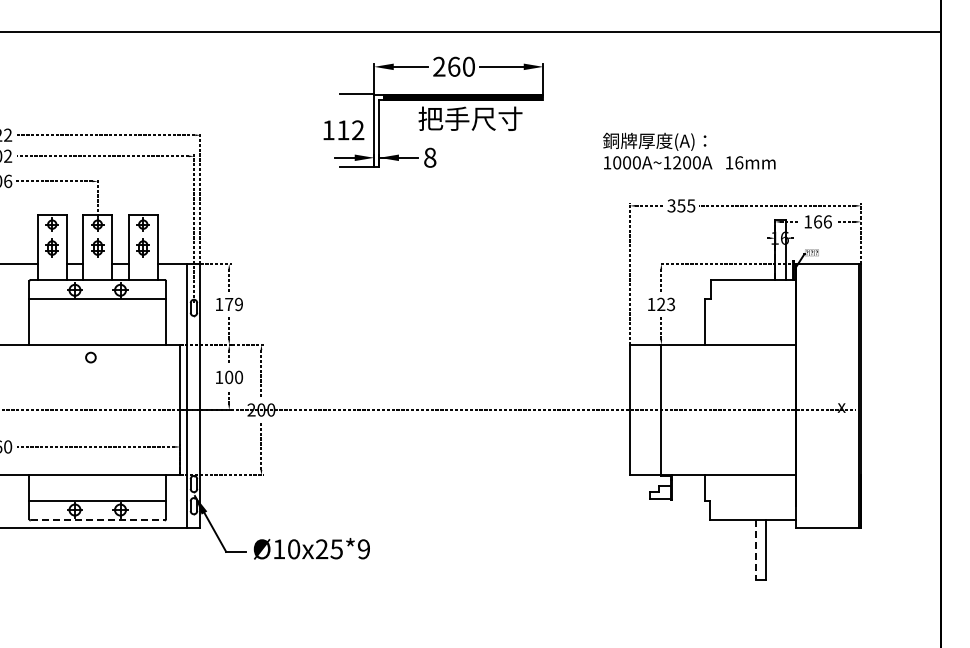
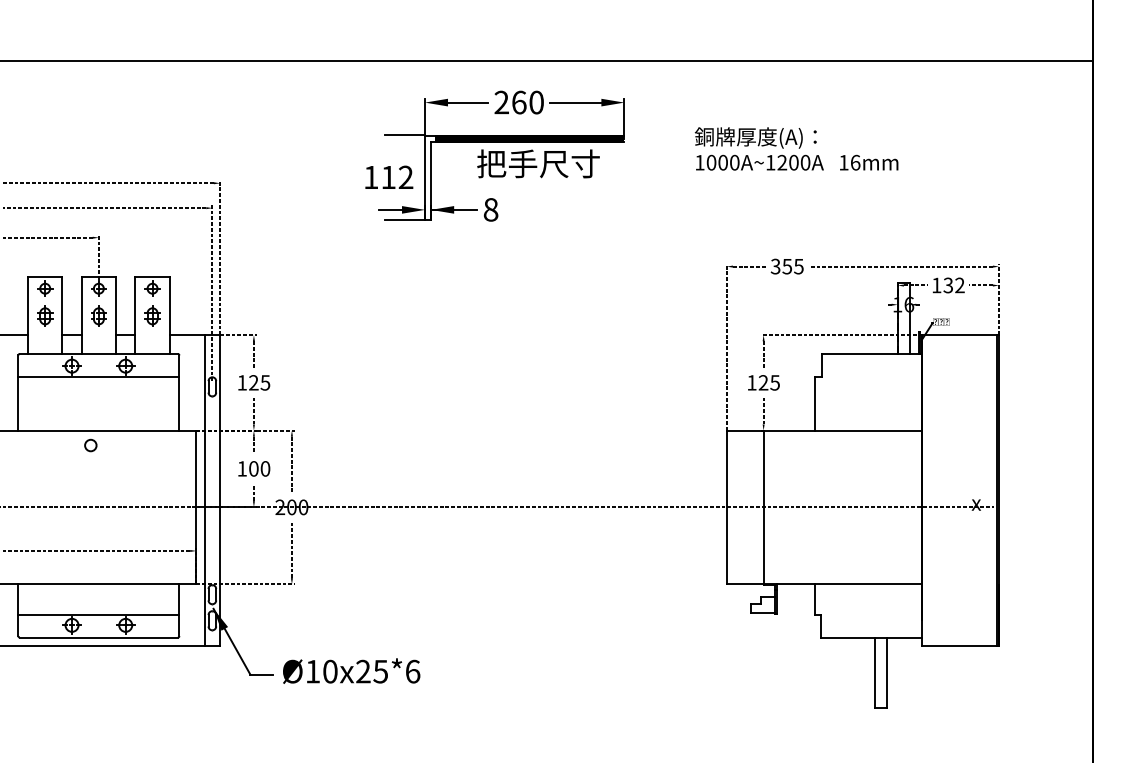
text: (689, 150) -> (796, 148), moved
text: (822, 221) -> (953, 285), 166 -> 132
text: (233, 303) -> (258, 381), 179 -> 125
text: (671, 303) -> (775, 381), 123 -> 125
line: (97, 520) -> (98, 637), dashed -> solid
text: (363, 549) -> (412, 671), Ø10x25*9 -> Ø10x25*6
line: (755, 550) -> (874, 673), dashed -> solid

